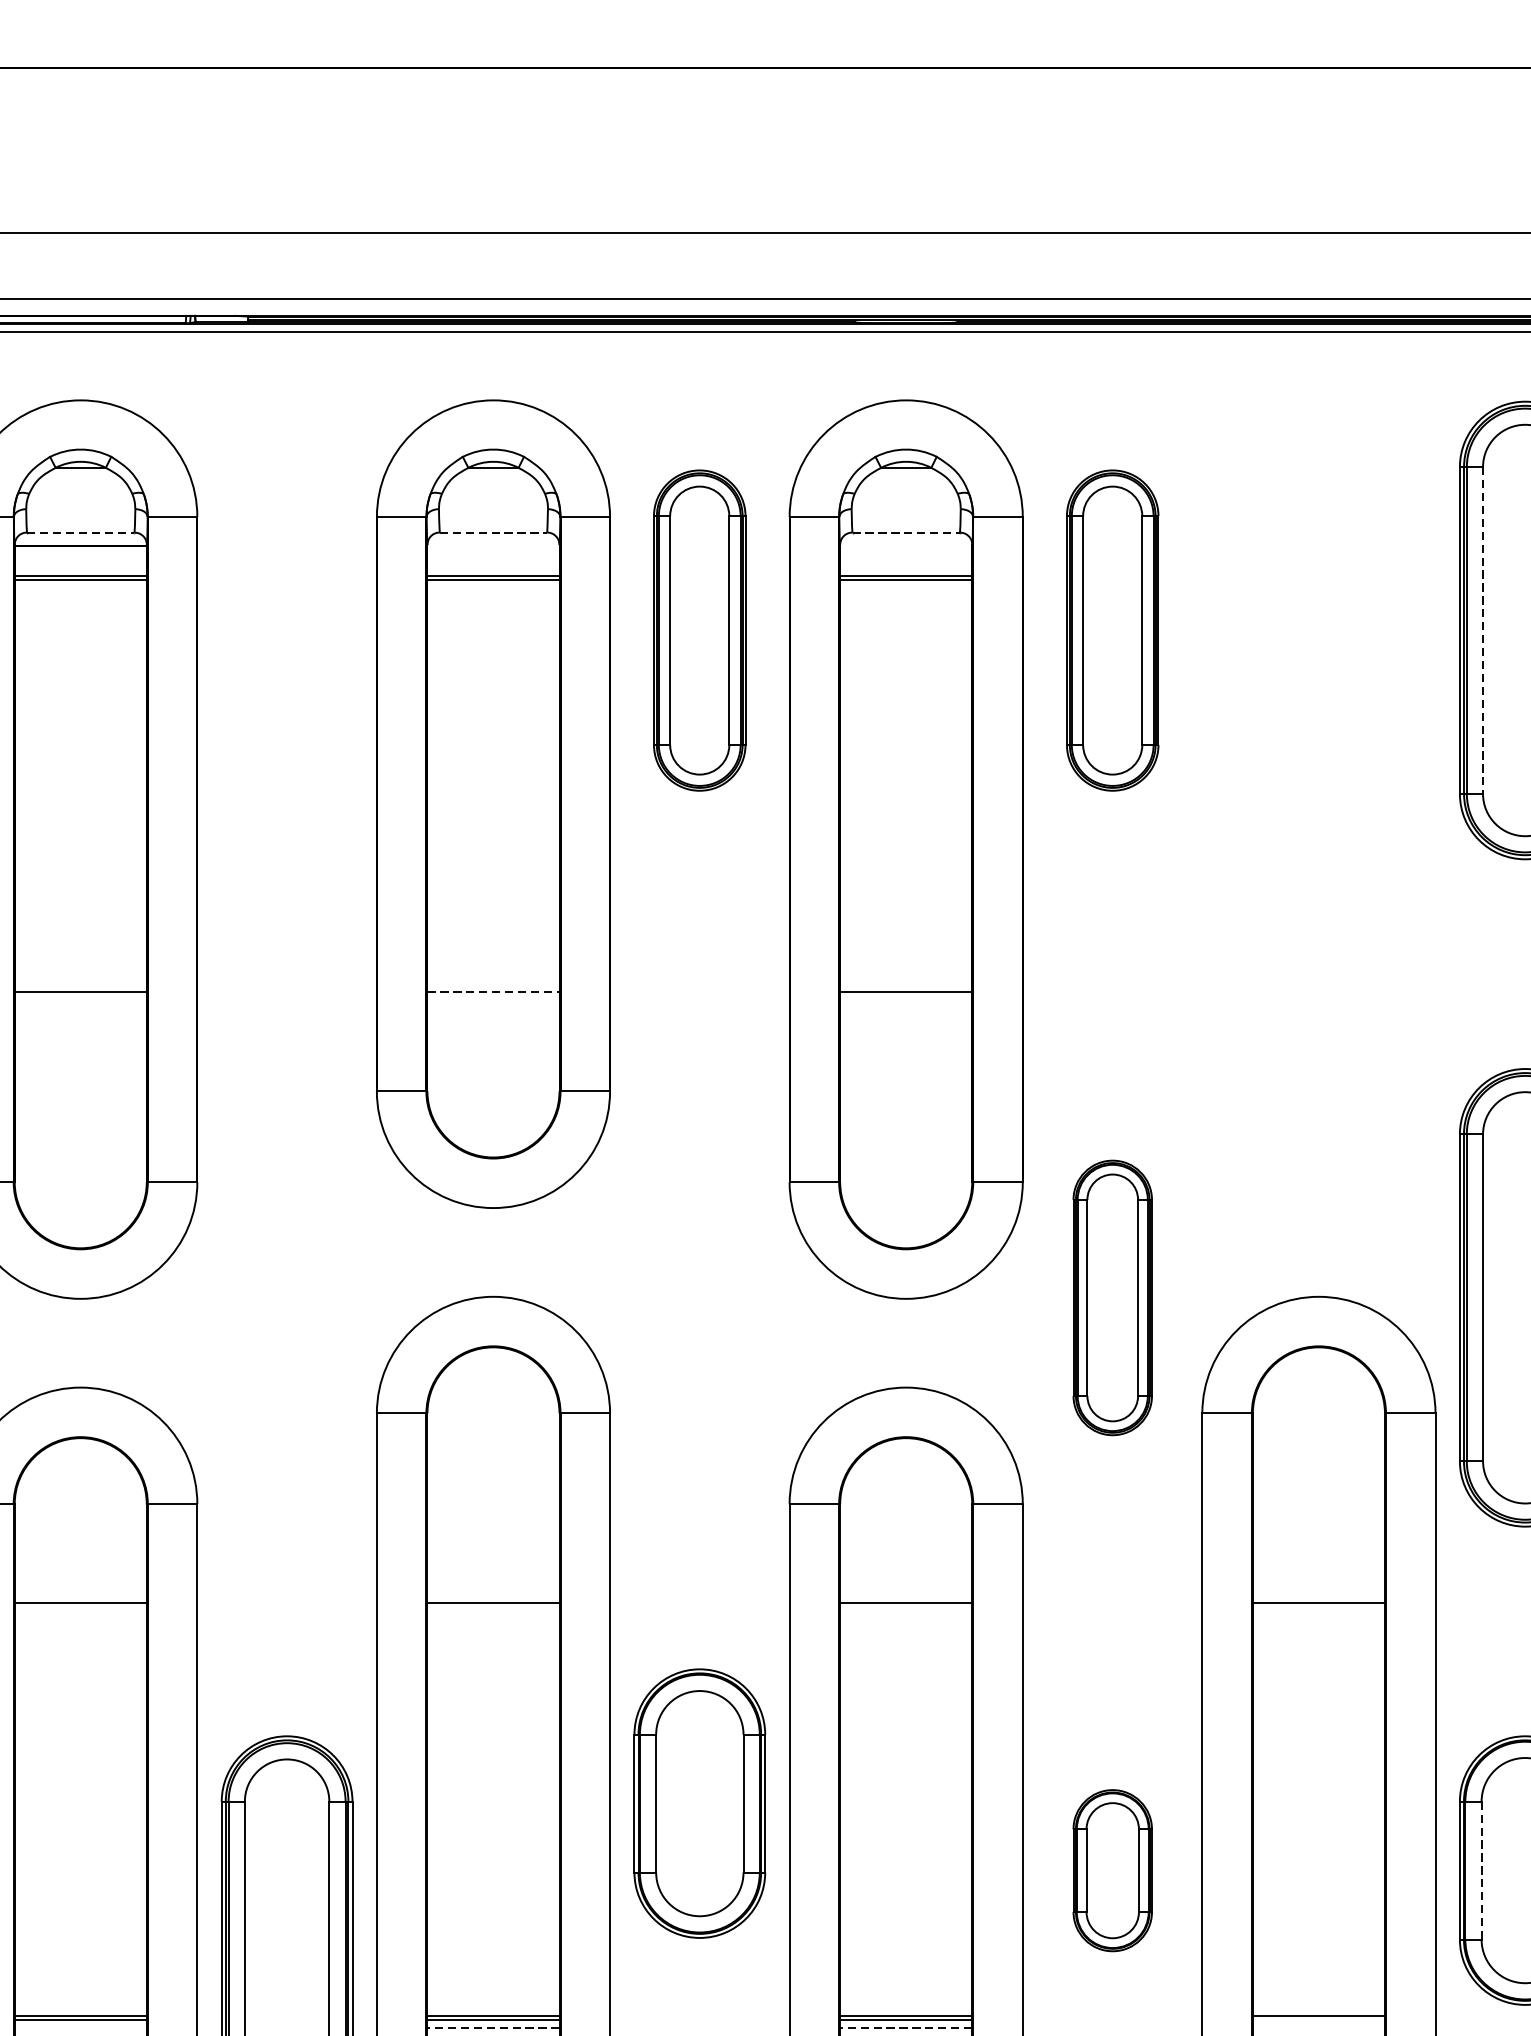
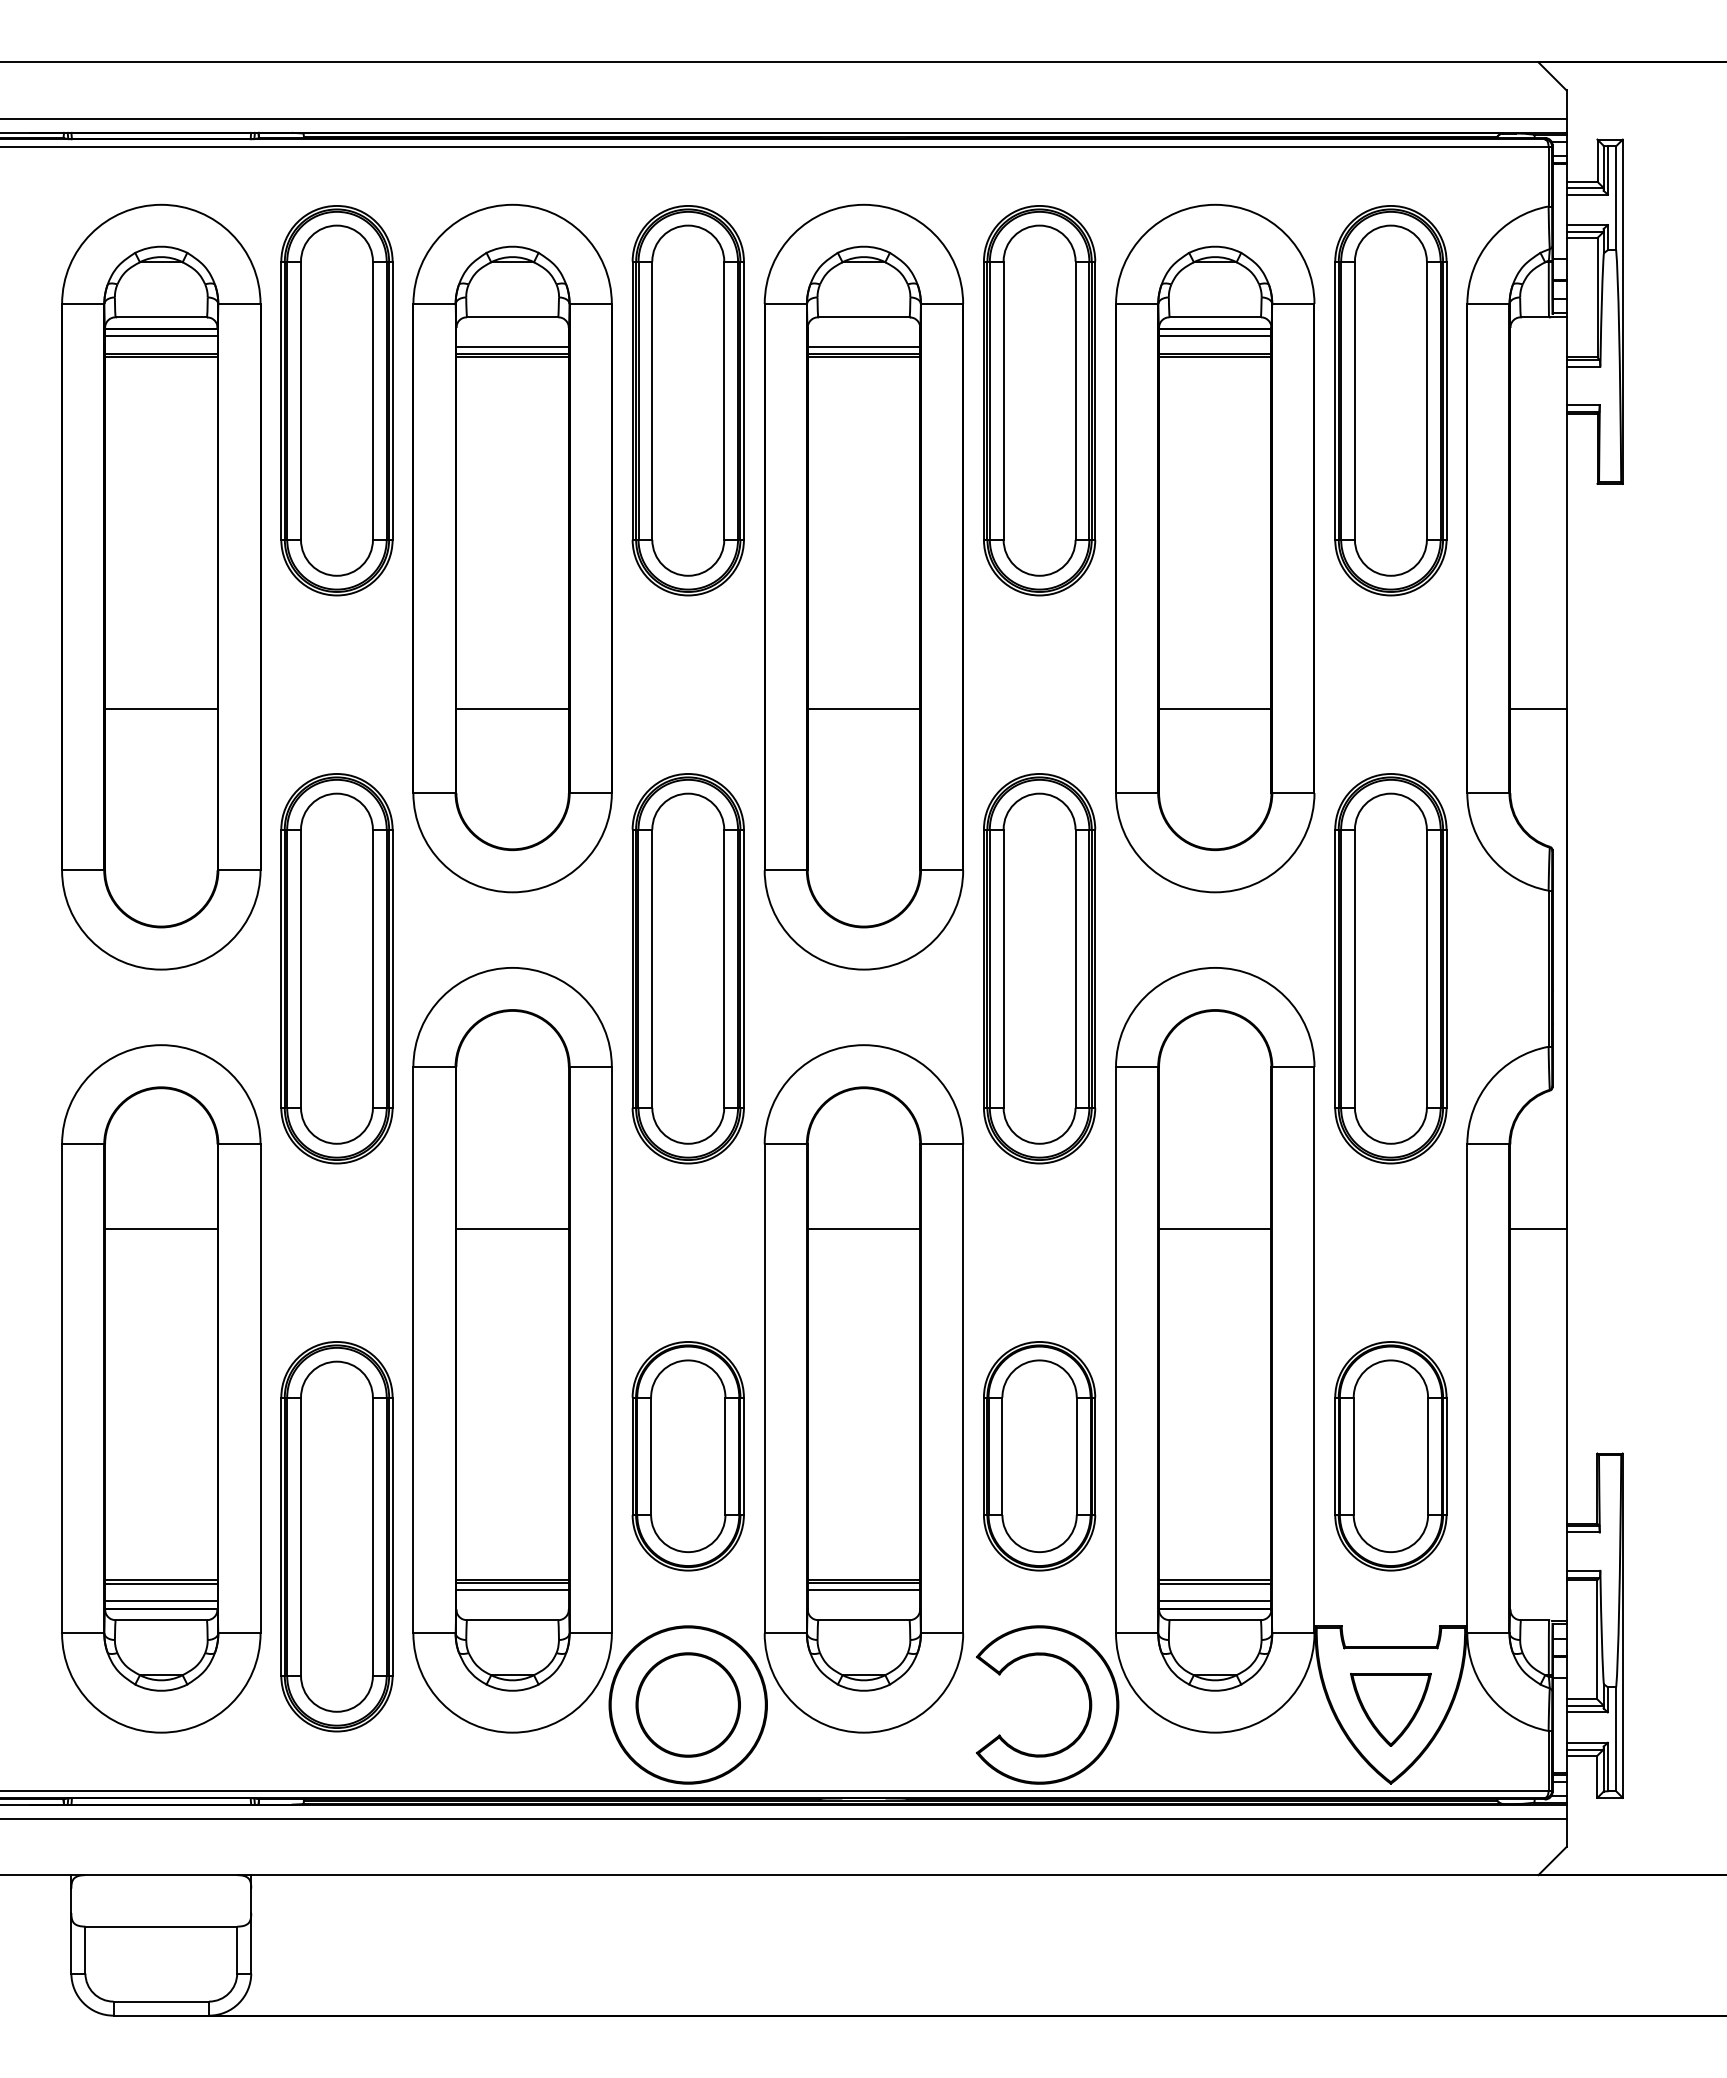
line: (80, 532) -> (161, 317), dashed -> solid
line: (493, 532) -> (512, 317), dashed -> solid
line: (905, 532) -> (863, 317), dashed -> solid
line: (80, 555) -> (161, 336), added
line: (493, 567) -> (512, 347), added
line: (905, 567) -> (863, 347), added
part: (286, 630) -> (336, 400), added
part: (698, 630) -> (687, 400), size x1.43
part: (1112, 630) -> (1039, 400), size x1.43
line: (1482, 631) -> (1354, 401), dashed -> solid
part: (1319, 804) -> (1215, 548), added
line: (494, 992) -> (513, 708), dashed -> solid
part: (286, 1297) -> (336, 968), added
part: (698, 1297) -> (687, 968), added
part: (1112, 1297) -> (1039, 968), size x1.67
part: (698, 1803) -> (687, 1456), moved
part: (1112, 1870) -> (1039, 1456), size x1.67
line: (1481, 1870) -> (1353, 1456), dashed -> solid
line: (1319, 2020) -> (1215, 1583), added
line: (493, 2028) -> (512, 1590), dashed -> solid
line: (905, 2028) -> (863, 1590), dashed -> solid

